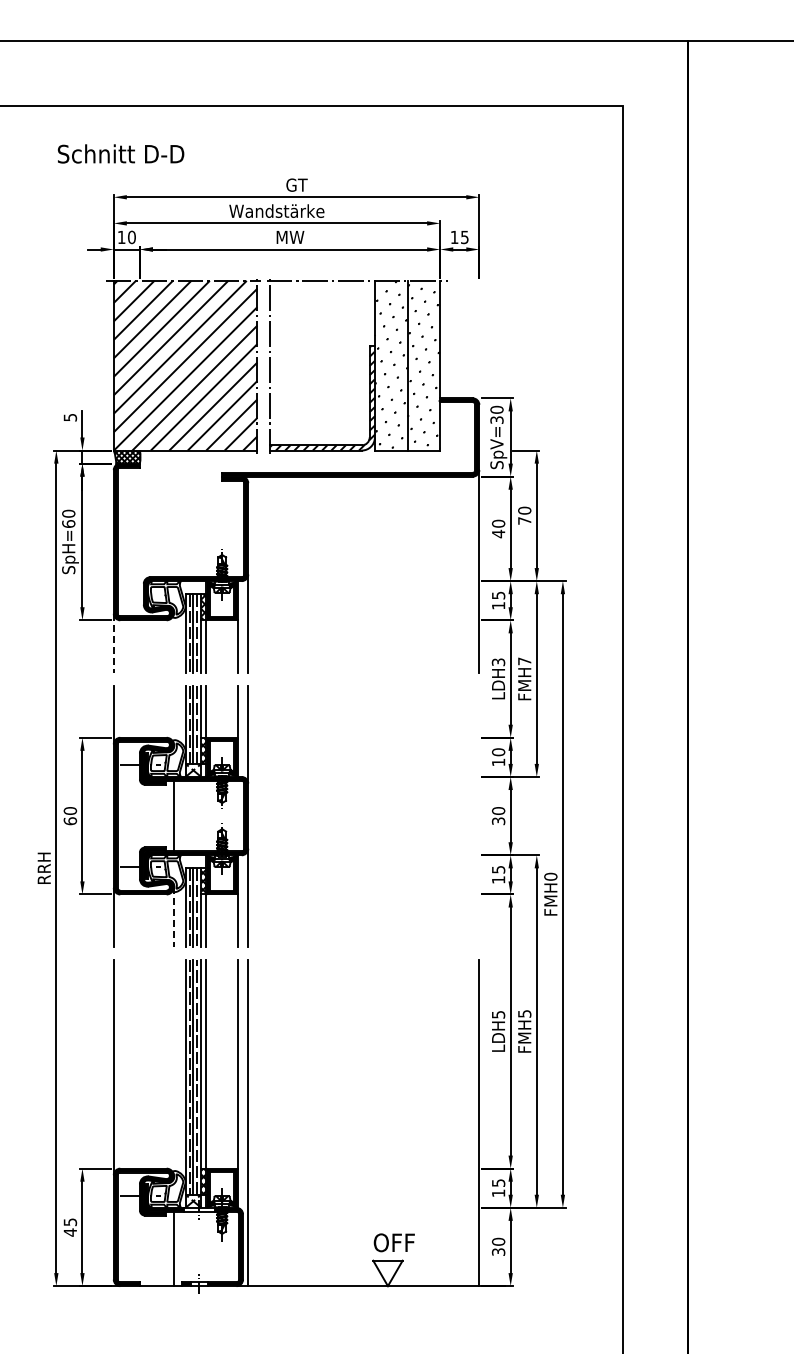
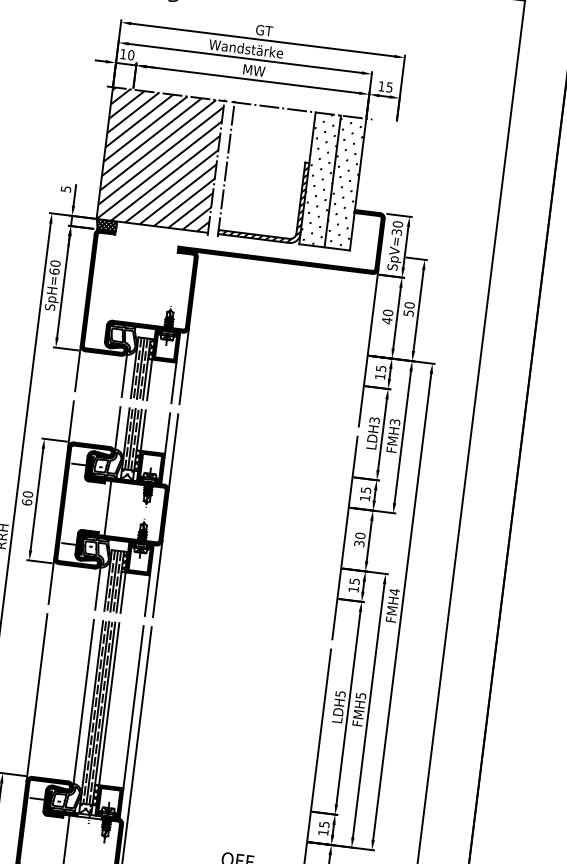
text: (524, 520) -> (408, 312), 70 -> 50
line: (173, 642) -> (124, 373), added
line: (113, 643) -> (77, 368), dashed -> solid
text: (524, 661) -> (394, 422), FMH7 -> FMH3
line: (173, 714) -> (117, 429), added
text: (498, 752) -> (365, 490), 10 -> 15
line: (479, 815) -> (345, 537), added
text: (550, 876) -> (394, 591), FMH0 -> FMH4
line: (173, 917) -> (97, 587), dashed -> solid
line: (173, 1067) -> (83, 703), added

